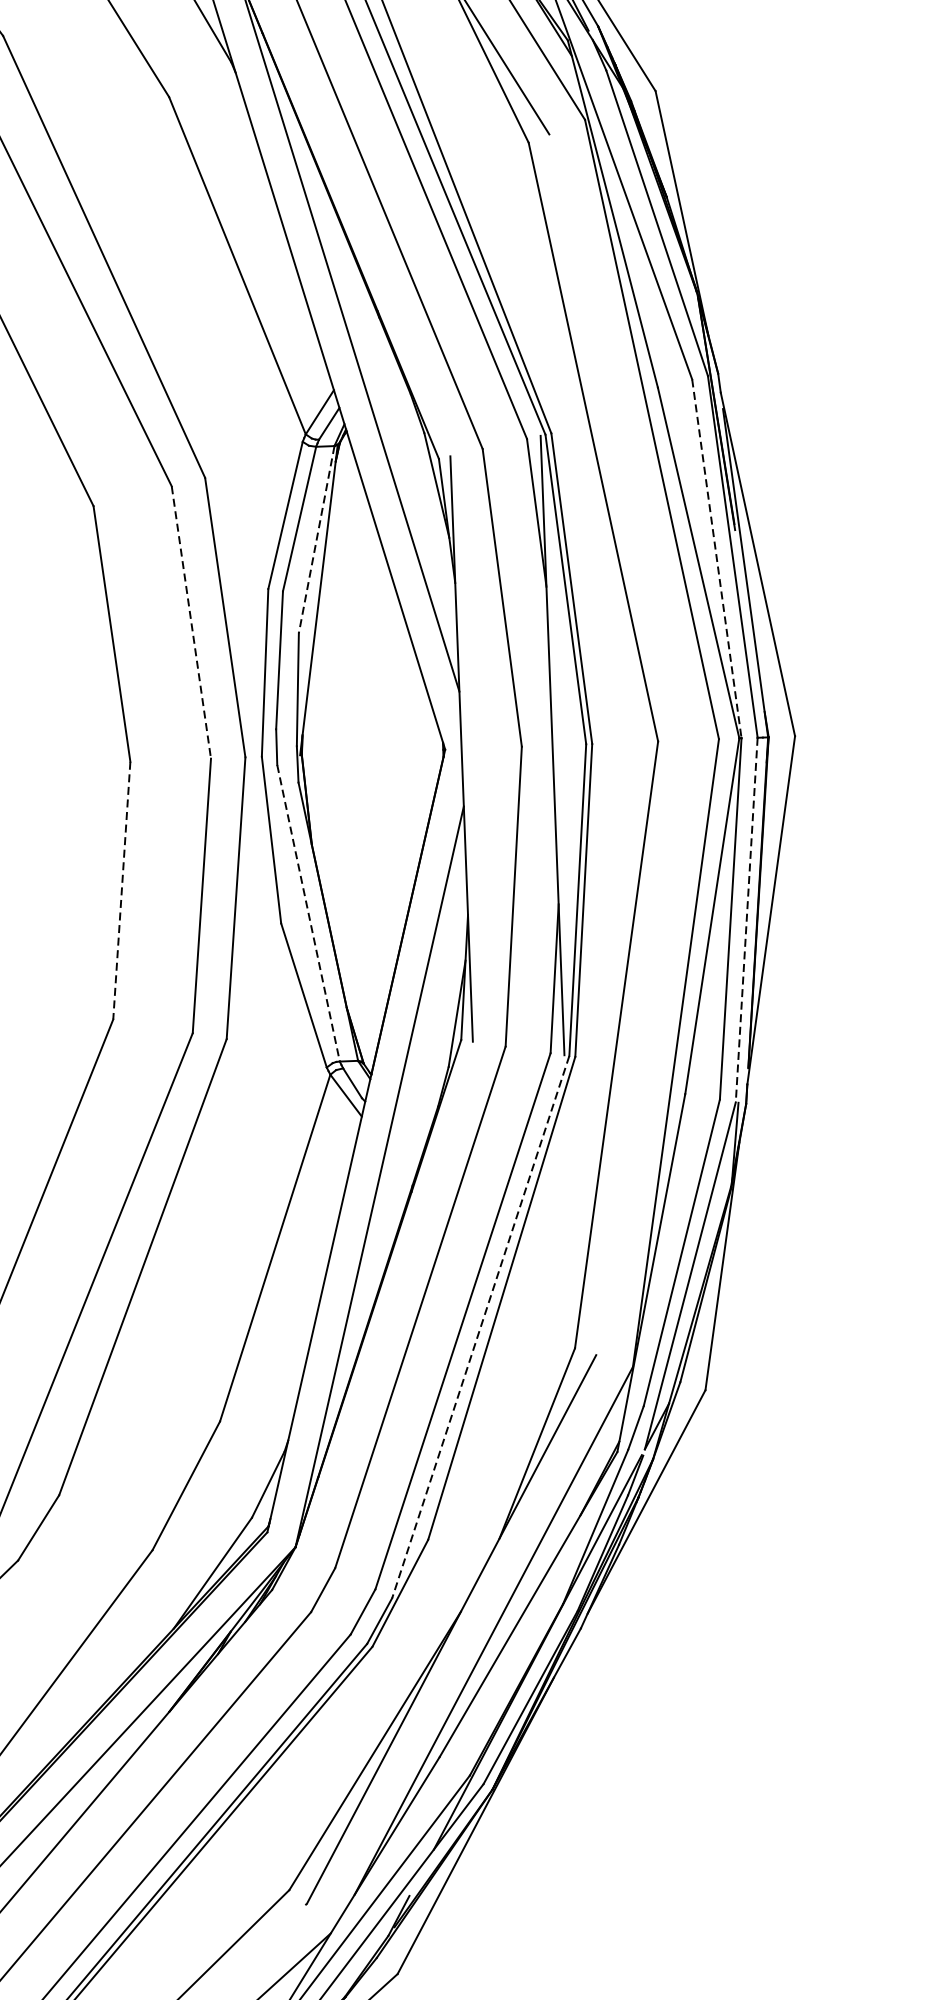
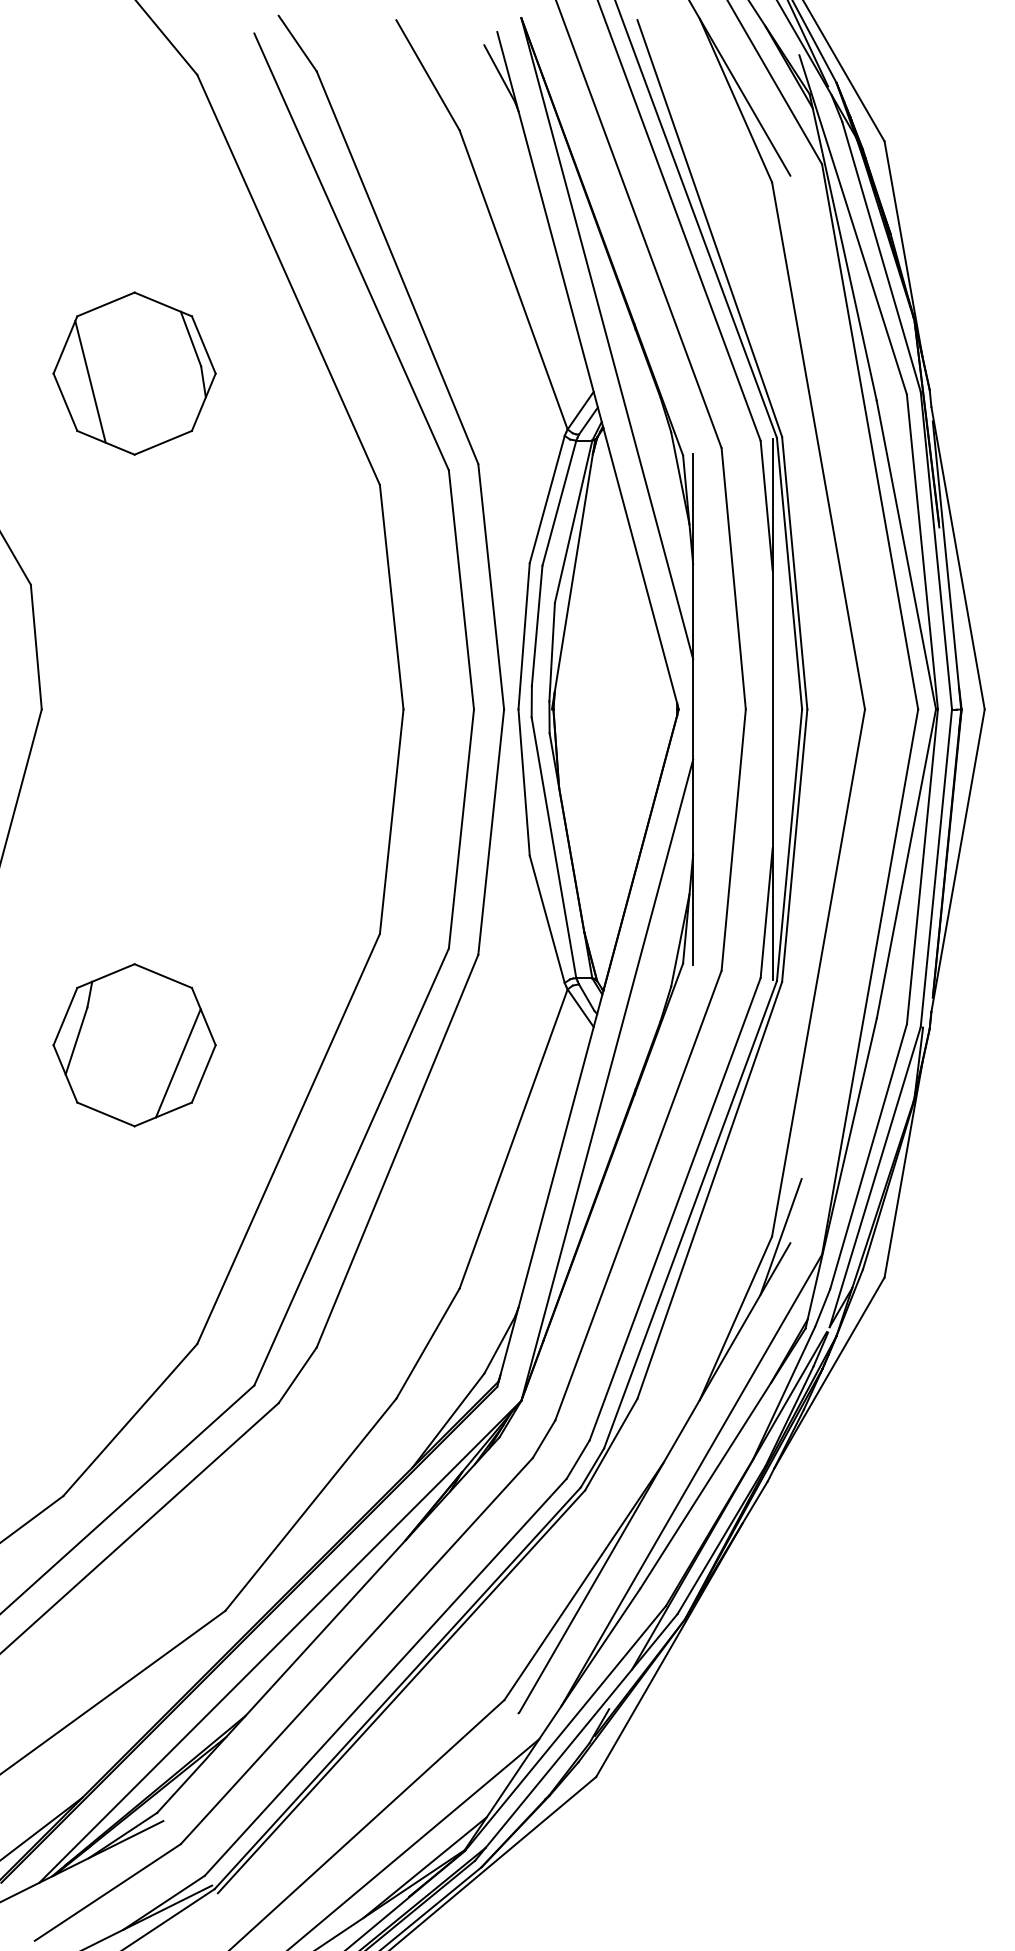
line: (316, 540) -> (573, 522), dashed -> solid
line: (716, 559) -> (922, 552), dashed -> solid
line: (191, 623) -> (461, 590), dashed -> solid
line: (121, 890) -> (391, 821), dashed -> solid
line: (309, 914) -> (554, 848), dashed -> solid
line: (746, 920) -> (936, 868), dashed -> solid
line: (480, 1327) -> (690, 1215), dashed -> solid
line: (584, 1347) -> (780, 1236), added

